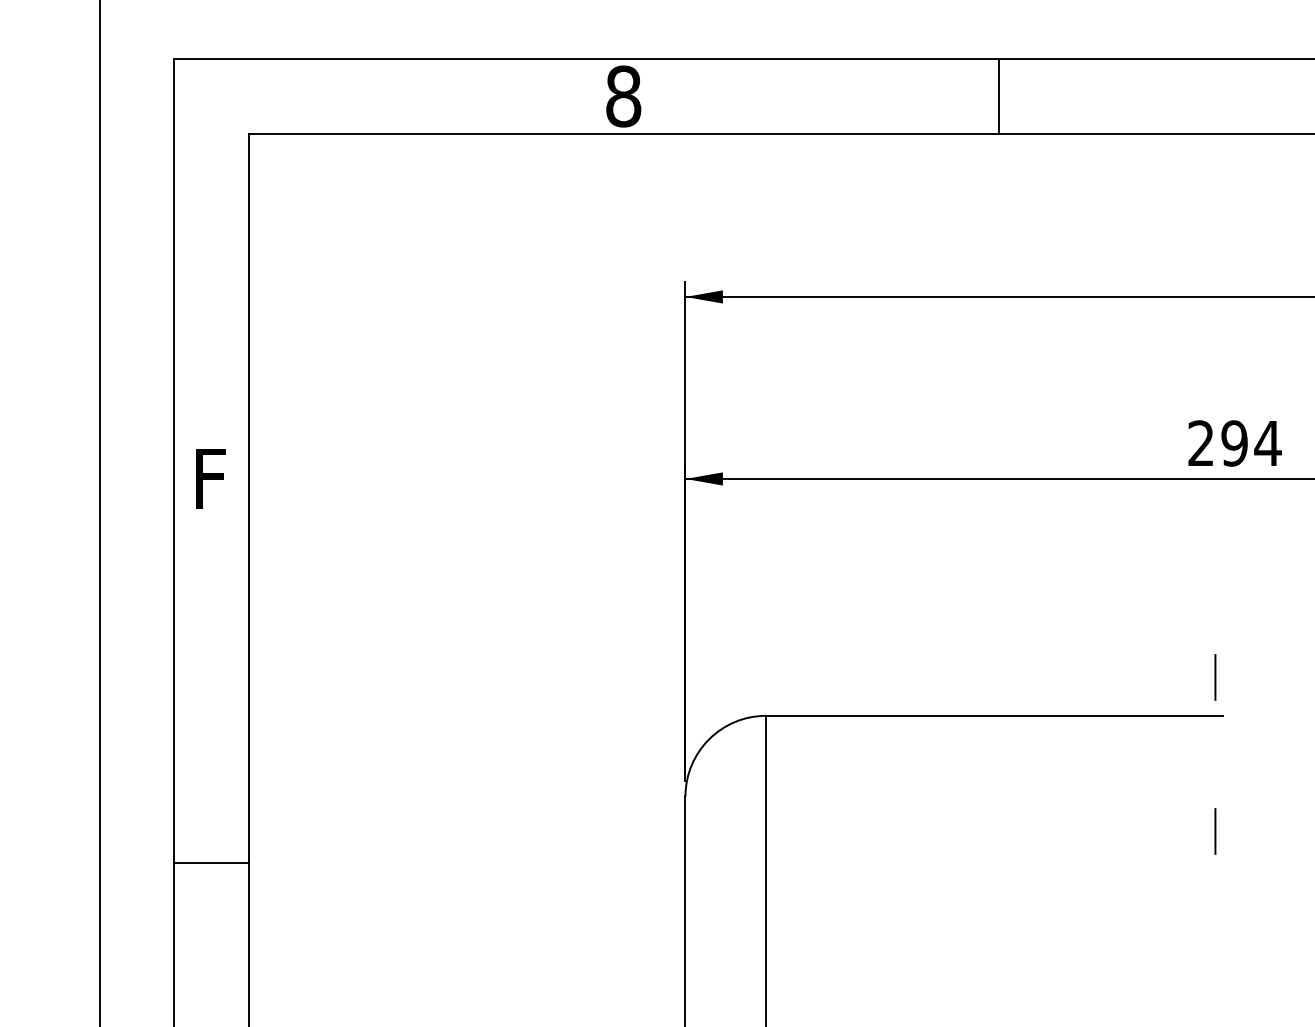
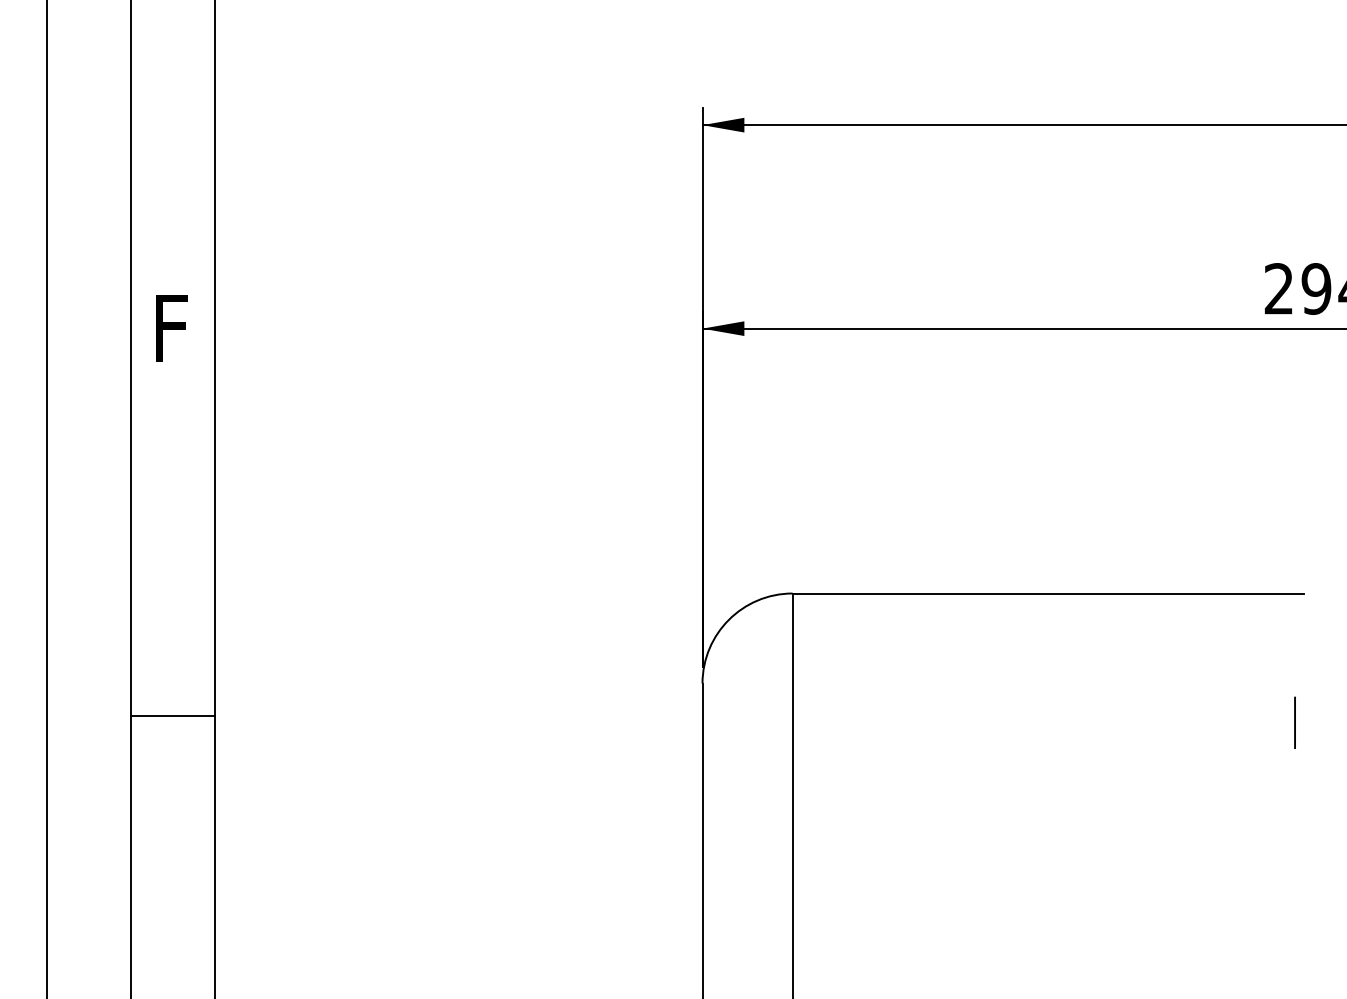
line: (1215, 677) -> (1295, 550), removed
line: (211, 862) -> (172, 716), moved

